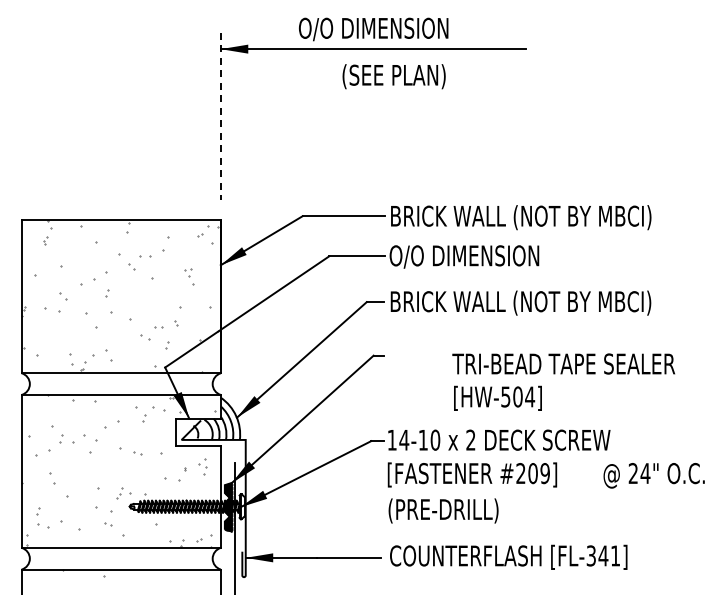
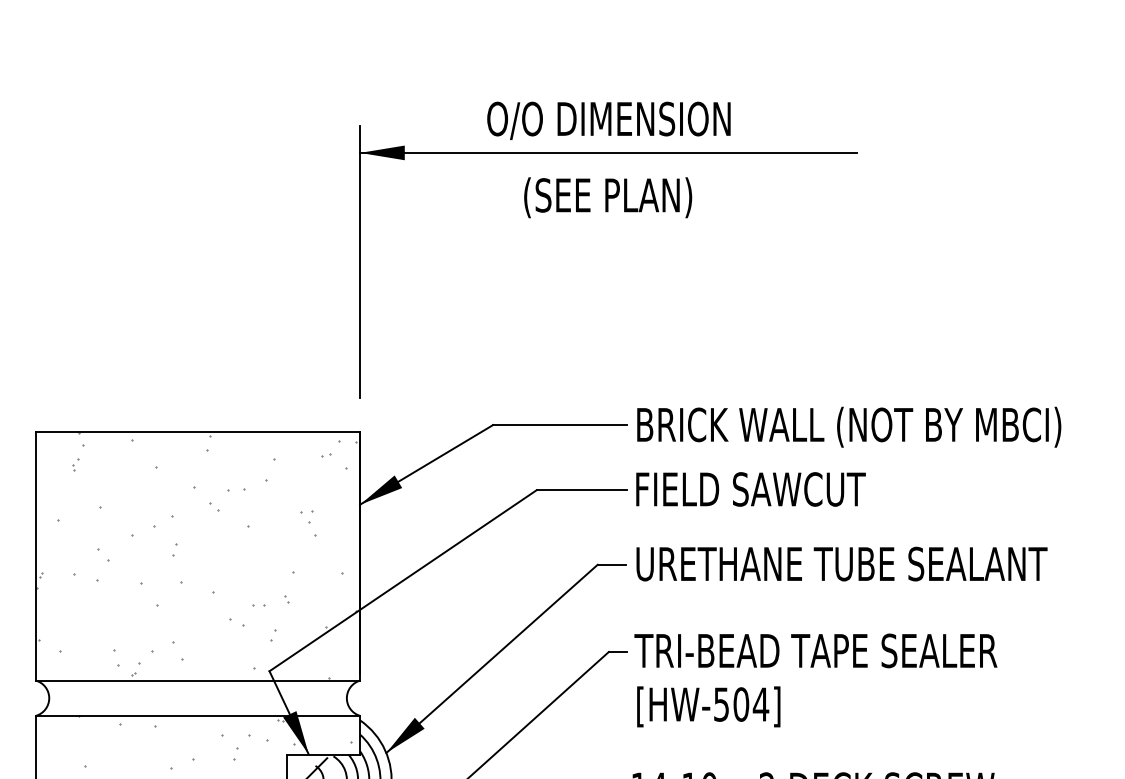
text: (393, 76) -> (607, 197), moved
line: (220, 116) -> (359, 262), dashed -> solid
text: (464, 256) -> (756, 490), O/O DIMENSION -> FIELD SAWCUT
text: (520, 302) -> (848, 565), BRICK WALL (NOT BY MBCI) -> URETHANE TUBE SEALANT
text: (563, 381) -> (815, 679), moved

